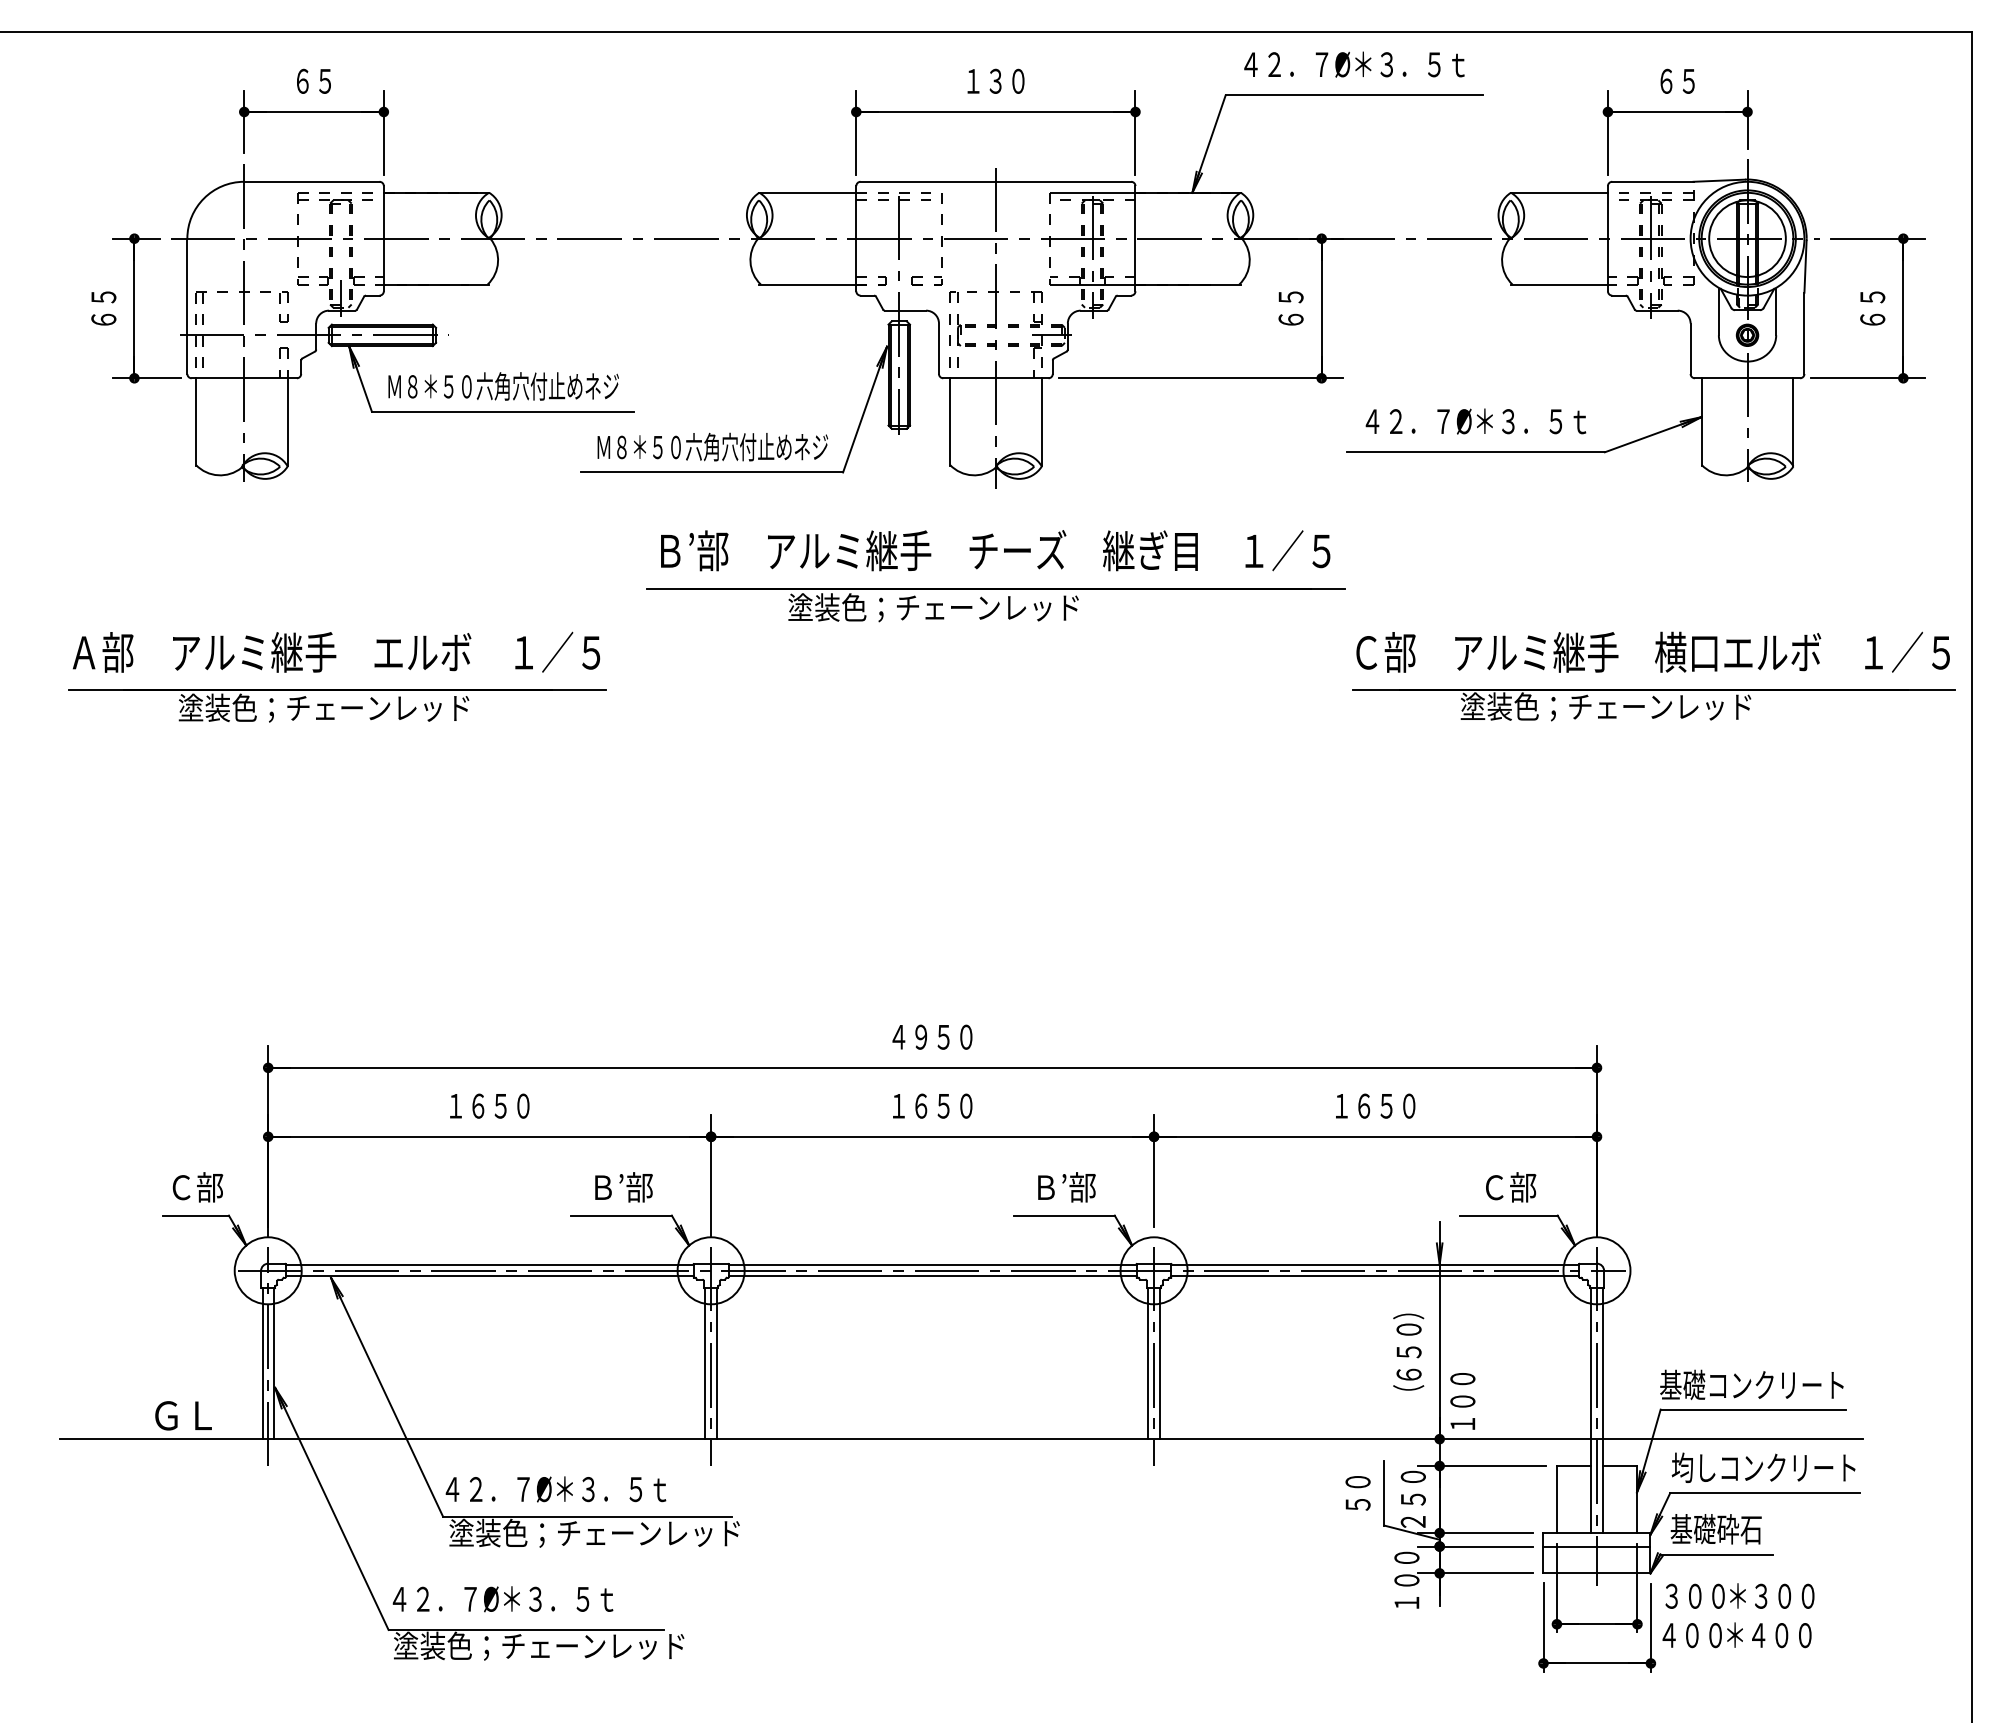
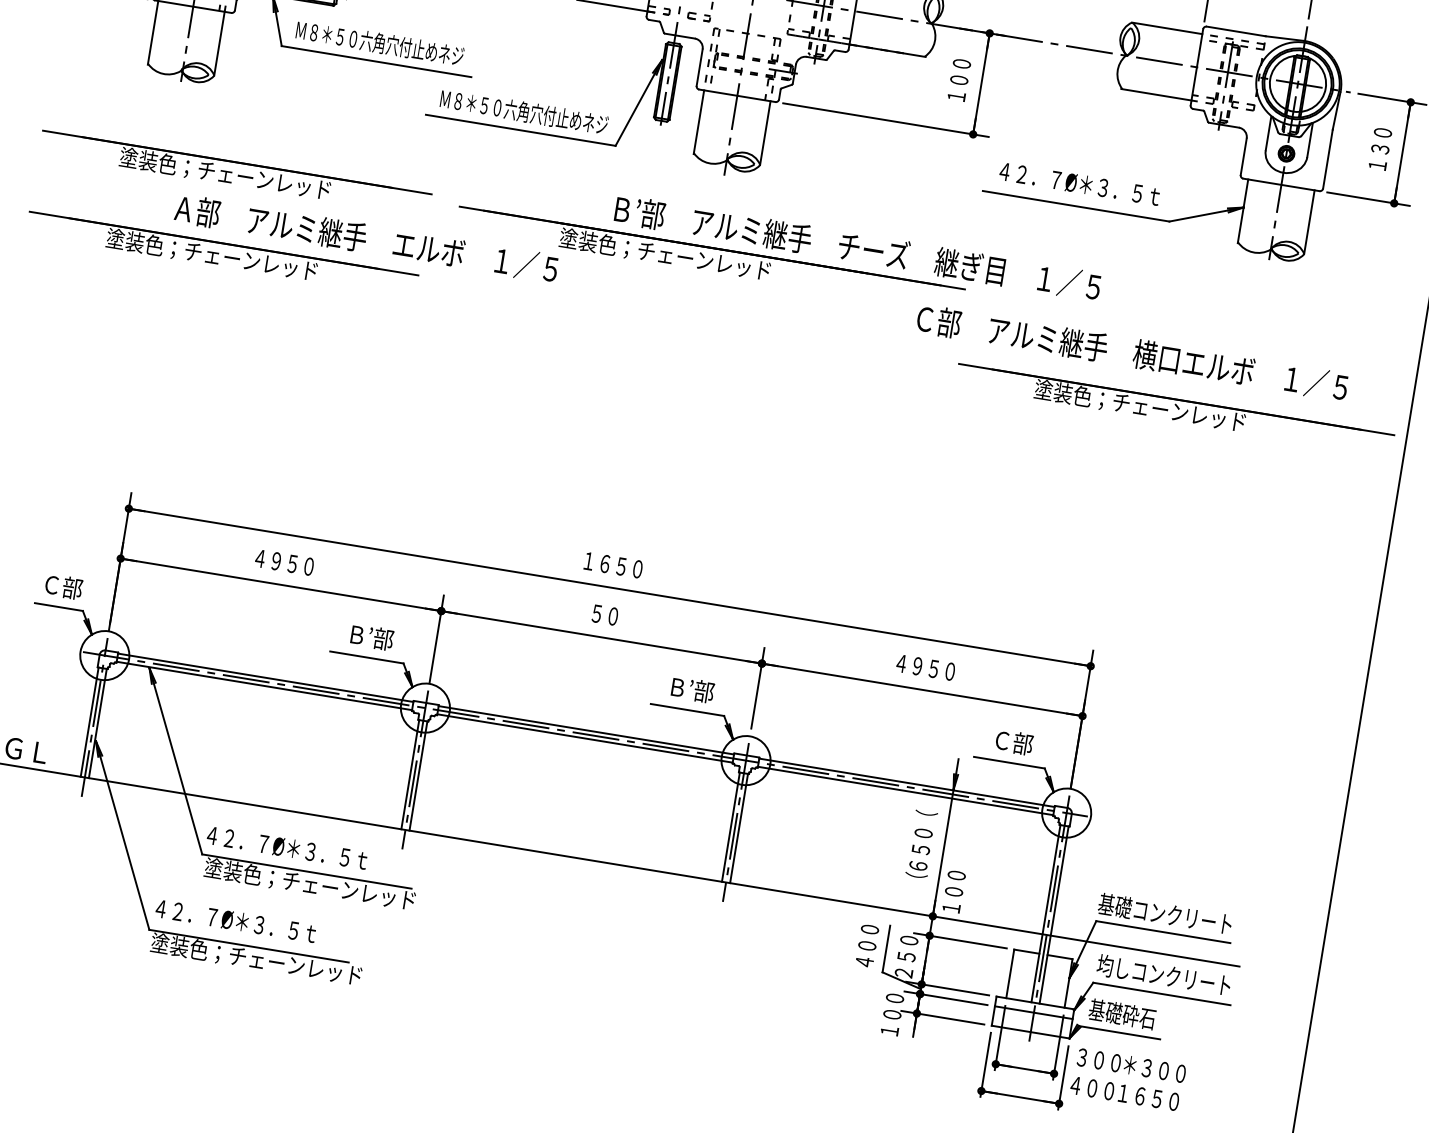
text: (1290, 307) -> (958, 79), ６５ -> １００
text: (1872, 307) -> (1380, 148), ６５ -> １３０
text: (995, 550) -> (857, 247), moved
part: (337, 593) -> (235, 173), added
text: (336, 651) -> (366, 238), moved
text: (1652, 651) -> (1132, 352), moved
text: (909, 1036) -> (596, 562), ４９５０ -> １６５０
text: (466, 1105) -> (267, 559), １６５０ -> ４９５０
text: (932, 1105) -> (605, 614), １６５０ -> ５０
text: (1352, 1105) -> (909, 664), １６５０ -> ４９５０
text: (1408, 1309) -> (925, 818), ） -> （
text: (1357, 1493) -> (866, 945), ５０ -> ４００
text: (1757, 1635) -> (1139, 1096), ＊４００ -> １６５０

